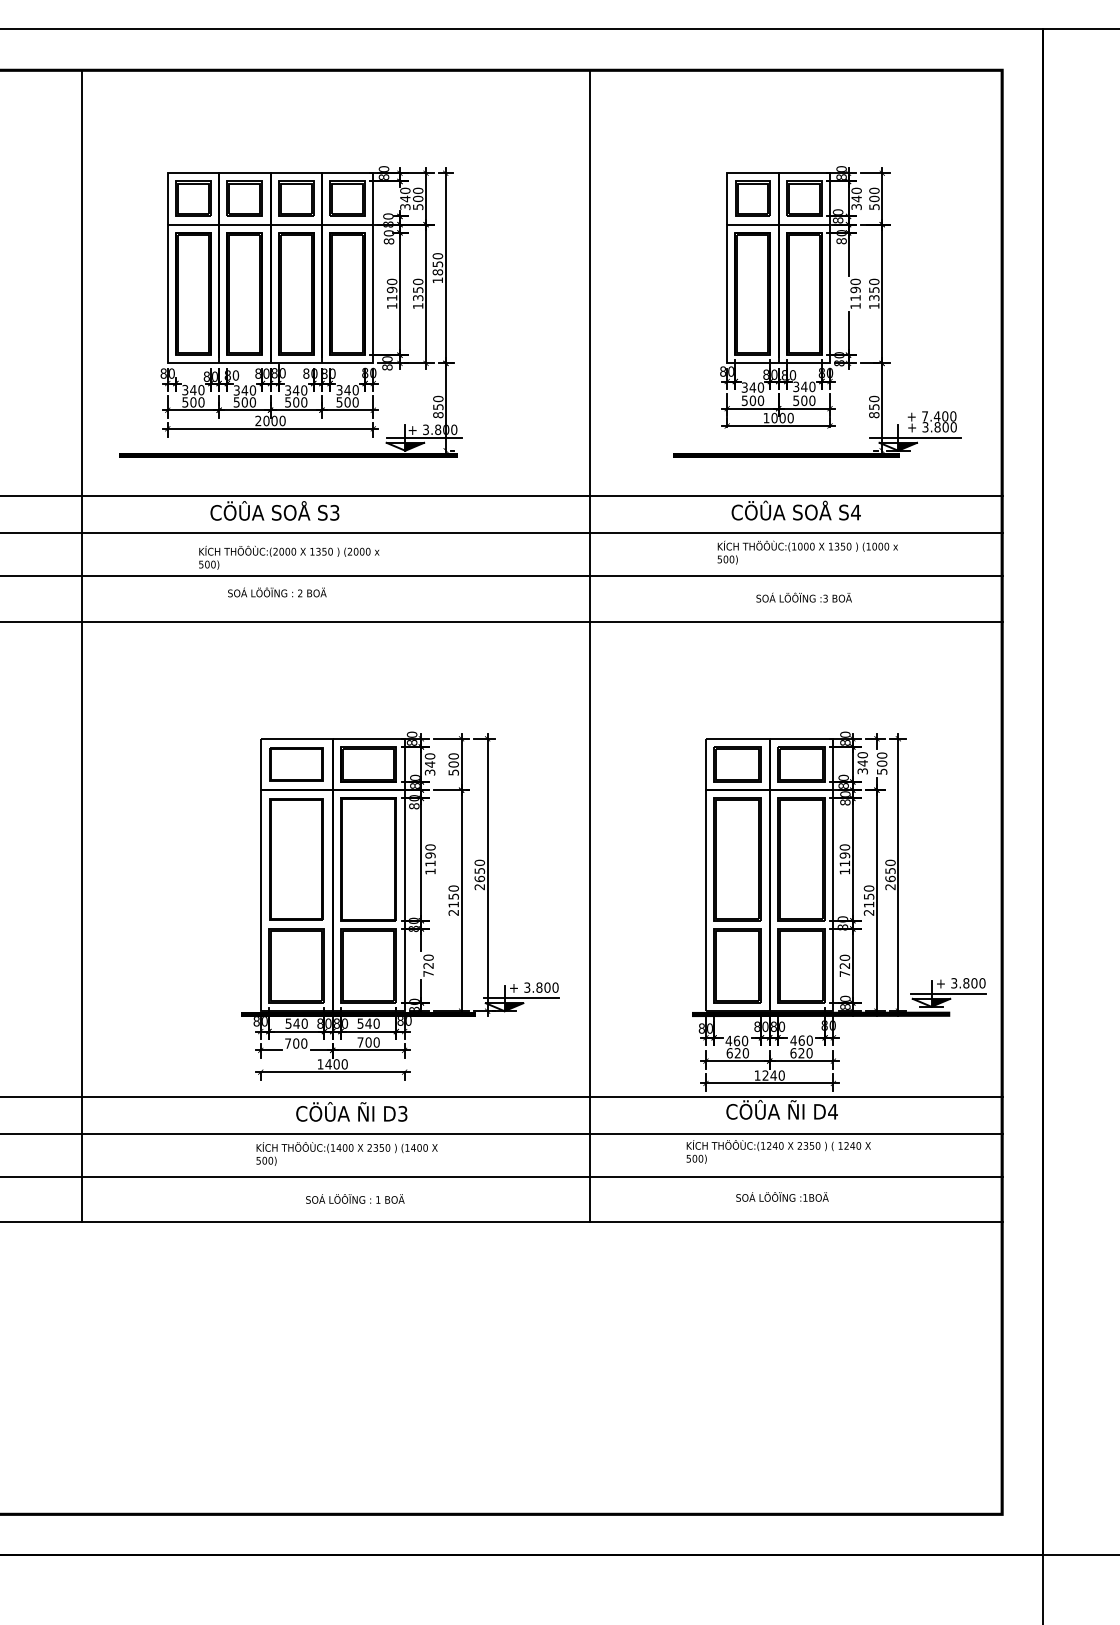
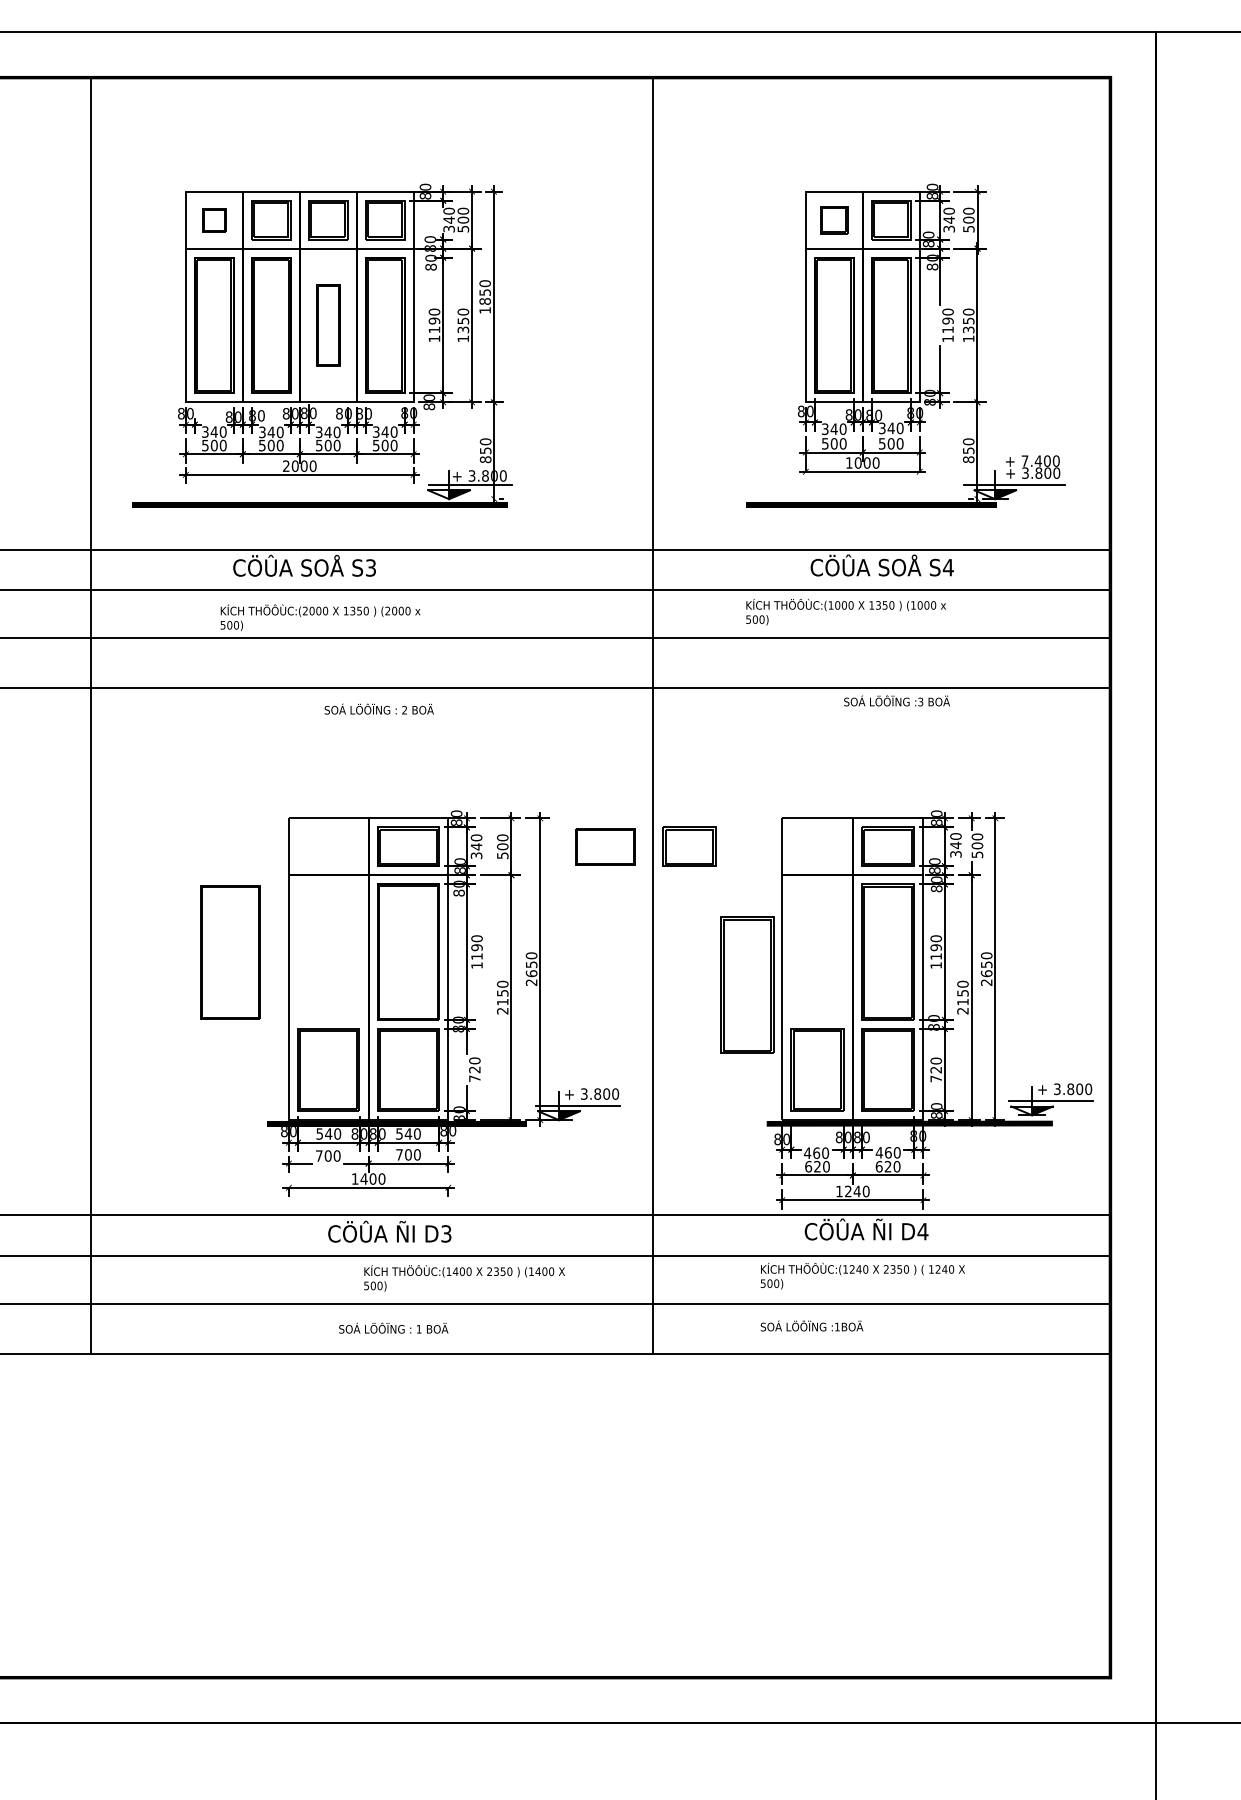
part: (193, 199) -> (214, 220), size x0.6
part: (753, 199) -> (834, 220), size x0.7
part: (296, 294) -> (328, 325), size x0.6
text: (807, 552) -> (845, 611), moved
text: (276, 591) -> (378, 708), moved
text: (803, 597) -> (896, 700), moved
part: (296, 764) -> (605, 846), moved
part: (737, 764) -> (689, 846), moved
part: (737, 858) -> (747, 984), moved
part: (296, 859) -> (230, 952), moved
text: (347, 1154) -> (464, 1278), moved
text: (782, 1196) -> (811, 1325), moved

